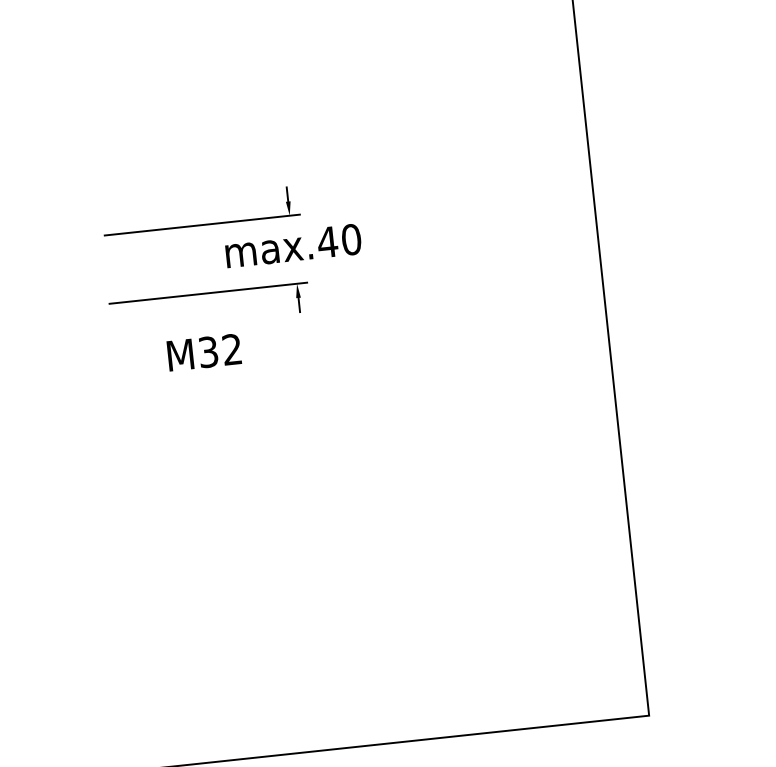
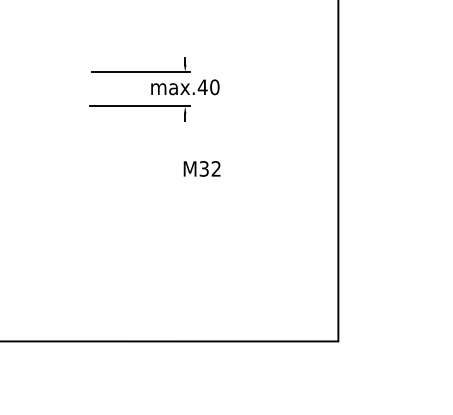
text: (202, 351) -> (201, 168), moved

